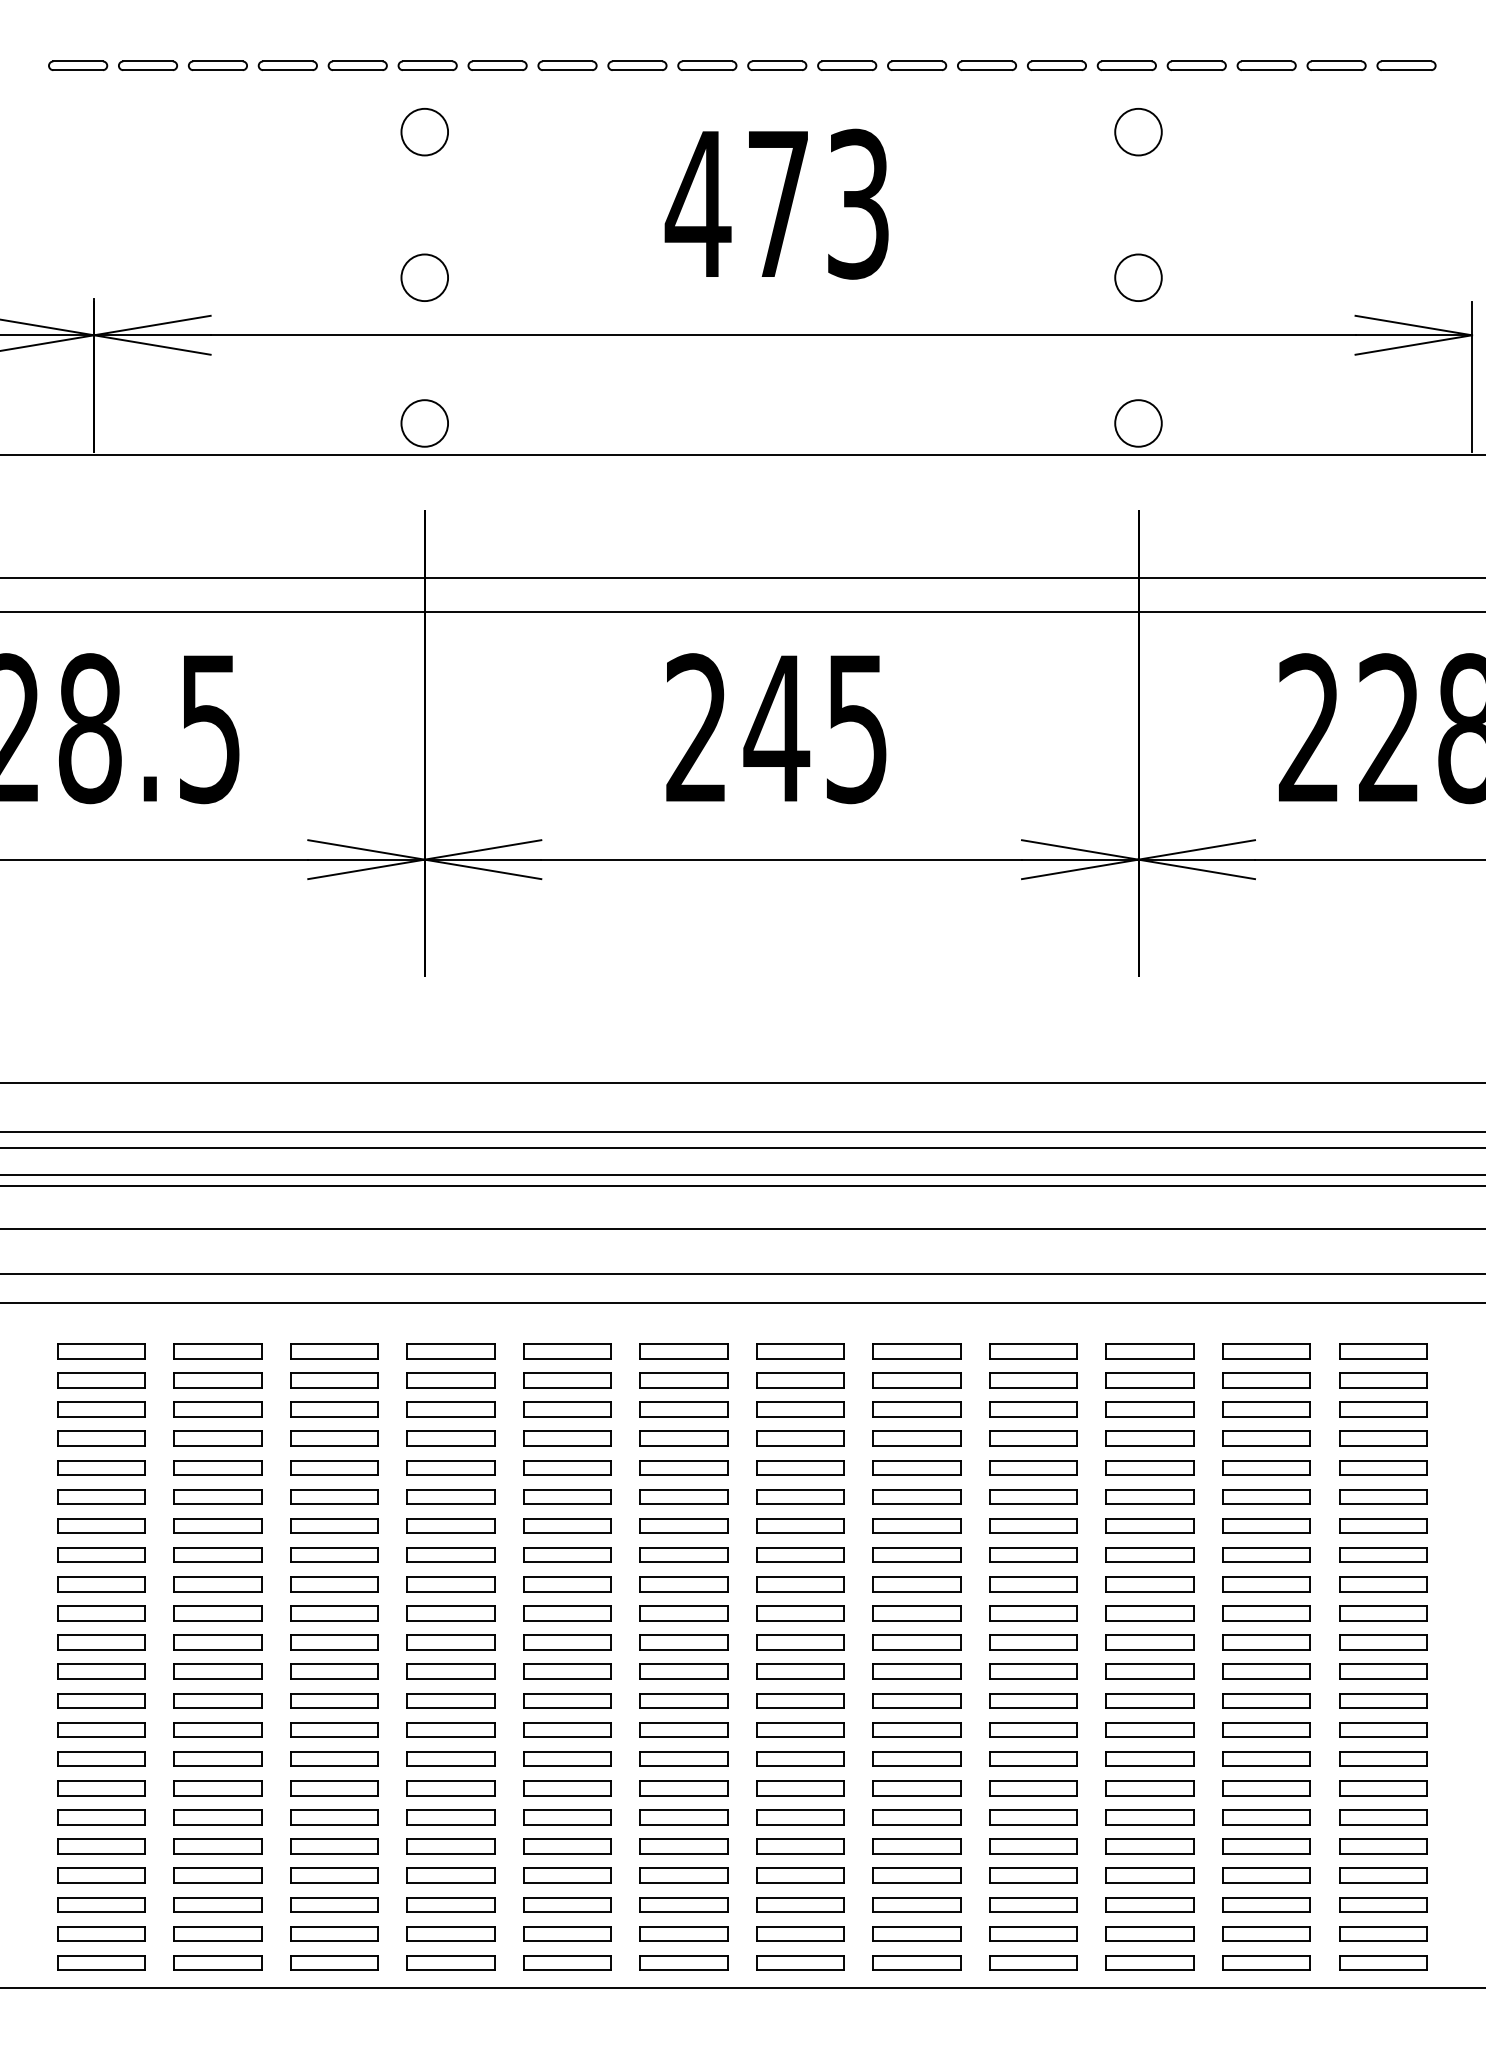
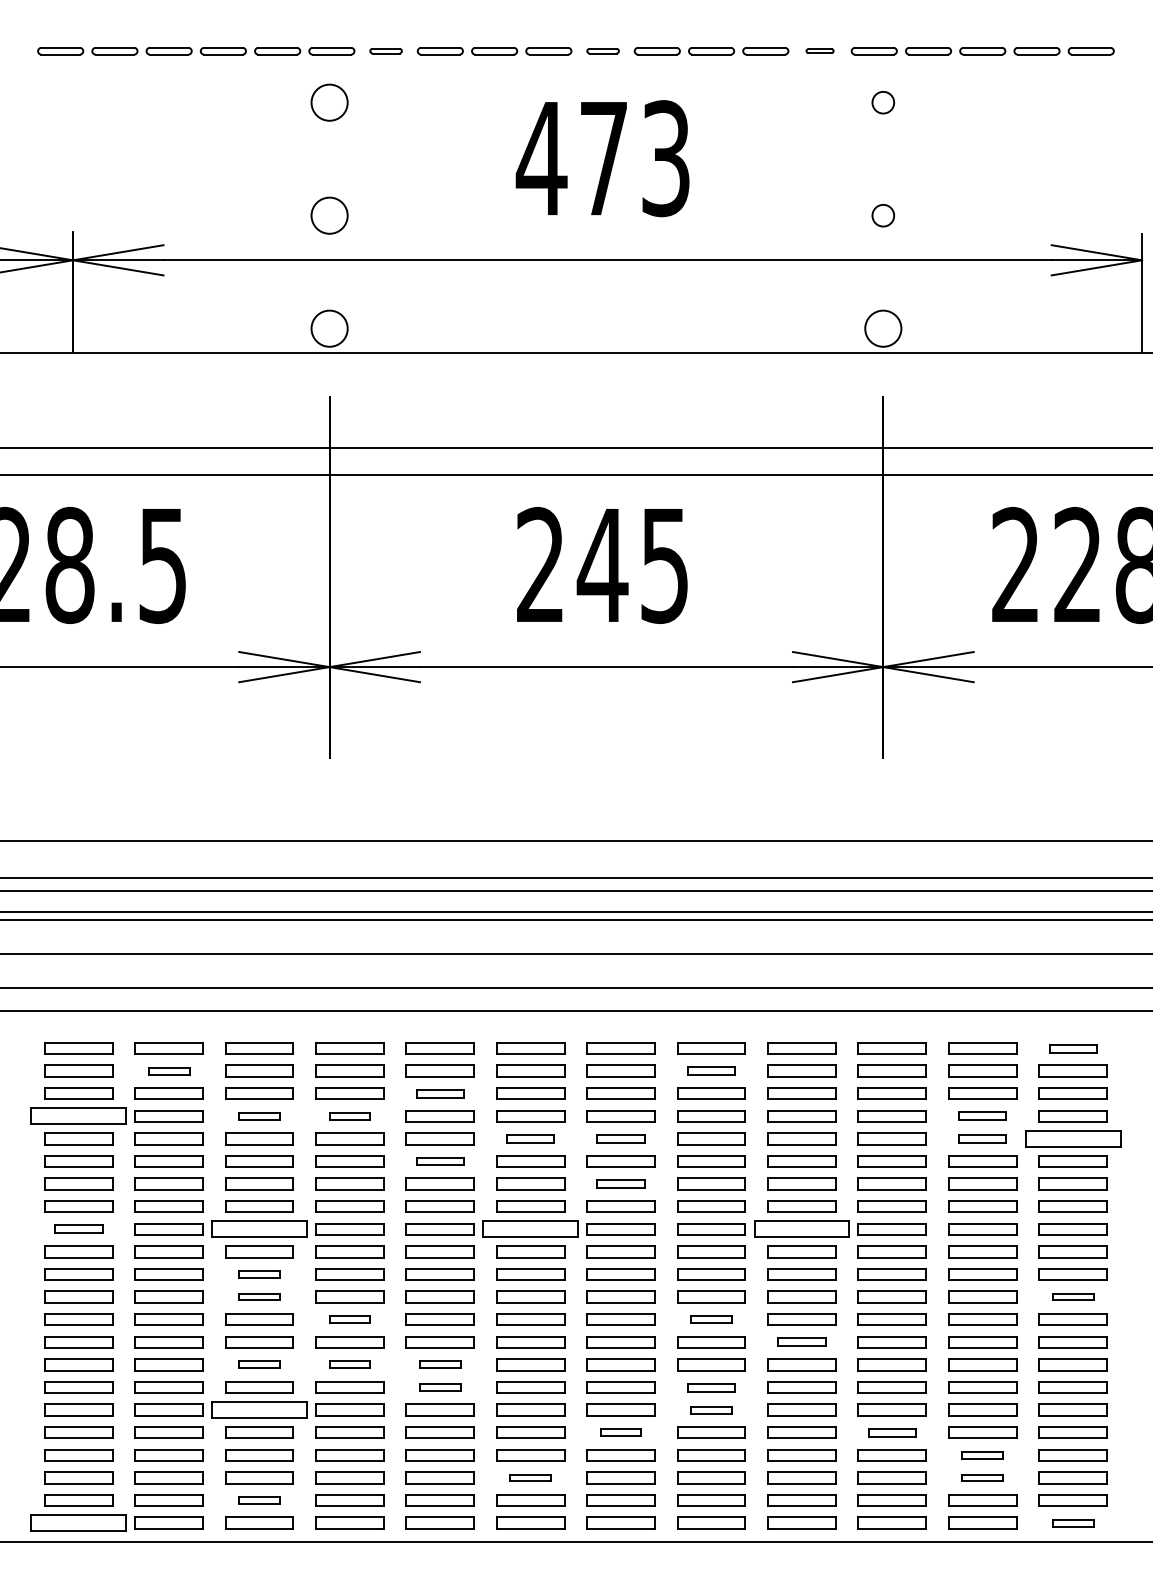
part: (497, 65) -> (386, 51), size x0.7
part: (777, 65) -> (603, 51), size x0.7
part: (1056, 65) -> (819, 51), size x0.6
circle: (1138, 131) -> (883, 102), size x0.6
circle: (1138, 277) -> (883, 215), size x0.6
part: (1383, 1351) -> (1073, 1048), size x0.7
part: (217, 1380) -> (168, 1071), size x0.6
part: (916, 1380) -> (711, 1071), size x0.7
part: (567, 1409) -> (440, 1093), size x0.7
part: (101, 1438) -> (78, 1116), size x1.4
part: (334, 1438) -> (259, 1116), size x0.6
part: (450, 1438) -> (349, 1116), size x0.6
part: (1266, 1438) -> (982, 1116), size x0.7
part: (683, 1467) -> (530, 1138), size x0.7
part: (800, 1467) -> (621, 1138), size x0.7
part: (1266, 1467) -> (982, 1138), size x0.7
part: (1383, 1467) -> (1073, 1138), size x1.4
part: (567, 1496) -> (440, 1161), size x0.7
part: (800, 1525) -> (621, 1183), size x0.7
part: (101, 1584) -> (78, 1229), size x0.7
part: (334, 1584) -> (259, 1229), size x1.4
part: (683, 1584) -> (530, 1229), size x1.4
part: (1033, 1584) -> (801, 1229), size x1.4
part: (334, 1642) -> (259, 1274), size x0.6
part: (334, 1671) -> (259, 1296), size x0.6
part: (1383, 1671) -> (1073, 1296), size x0.6
part: (450, 1700) -> (349, 1319), size x0.6
part: (916, 1700) -> (711, 1319), size x0.6
part: (1033, 1729) -> (801, 1341), size x0.7
part: (334, 1758) -> (259, 1364), size x0.6
part: (450, 1758) -> (349, 1364), size x0.6
part: (567, 1758) -> (440, 1364), size x0.6
part: (567, 1788) -> (440, 1387), size x0.6
part: (916, 1788) -> (711, 1387), size x0.7
part: (334, 1817) -> (259, 1410), size x1.4
part: (916, 1817) -> (711, 1410), size x0.6
part: (800, 1846) -> (621, 1432), size x0.6
part: (1149, 1846) -> (891, 1432), size x0.7
part: (1266, 1875) -> (982, 1455), size x0.6
part: (683, 1904) -> (530, 1477), size x0.6
part: (1266, 1904) -> (982, 1477), size x0.6
part: (334, 1933) -> (259, 1500), size x0.6
part: (101, 1962) -> (78, 1522), size x1.4
part: (1383, 1962) -> (1073, 1522), size x0.6

